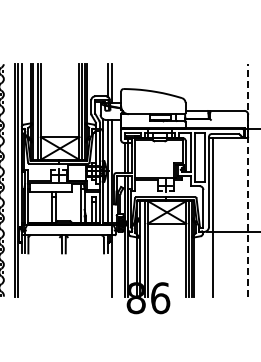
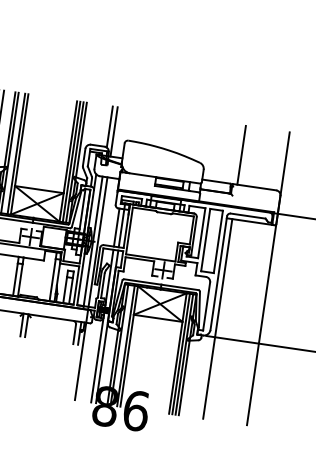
line: (213, 87) -> (241, 155), added
line: (248, 179) -> (268, 277), dashed -> solid

